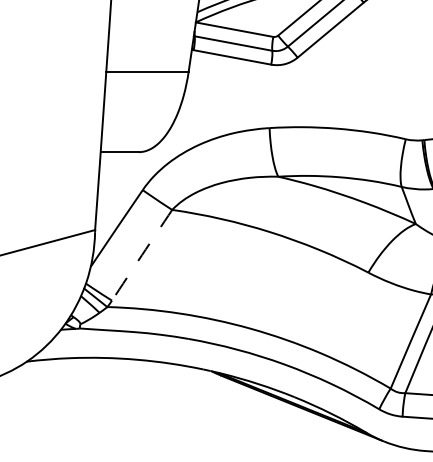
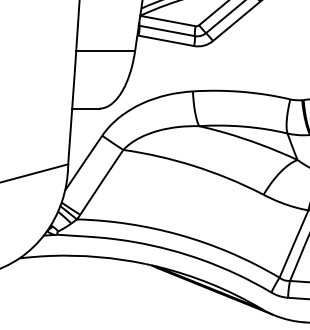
arc: (141, 255) -> (101, 182), dashed -> solid

